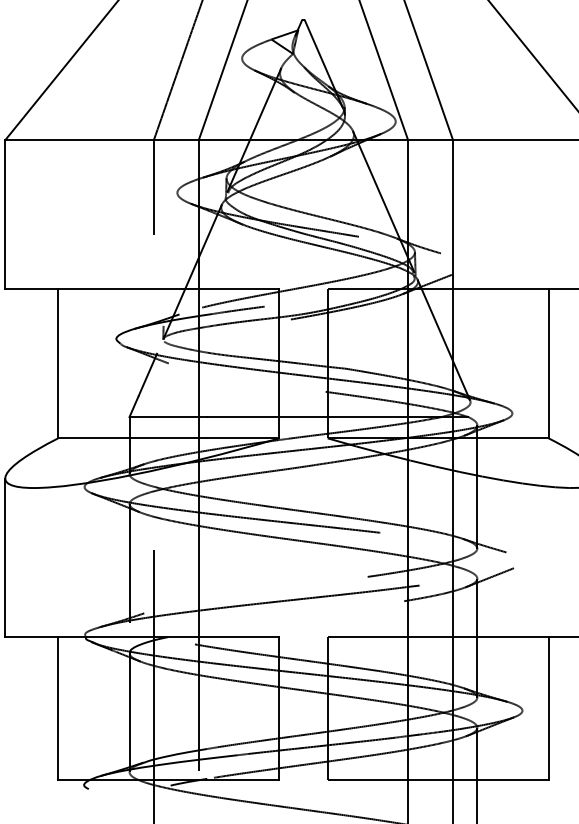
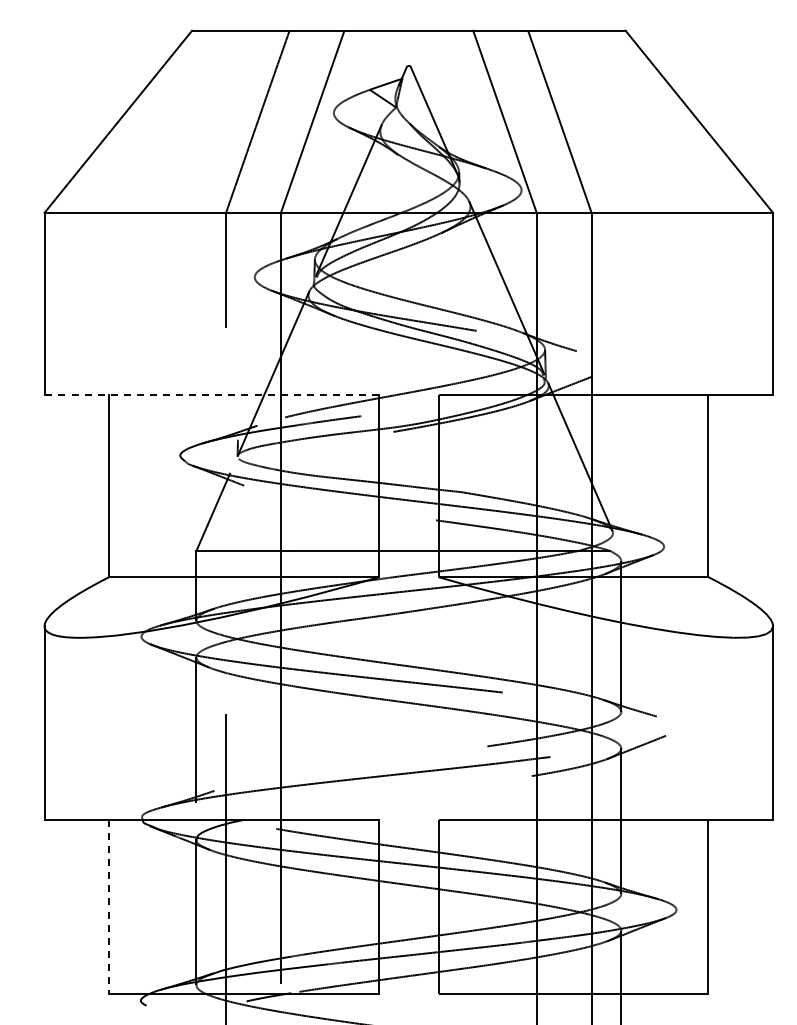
line: (141, 289) -> (211, 395), solid -> dashed
line: (58, 708) -> (109, 907), solid -> dashed

